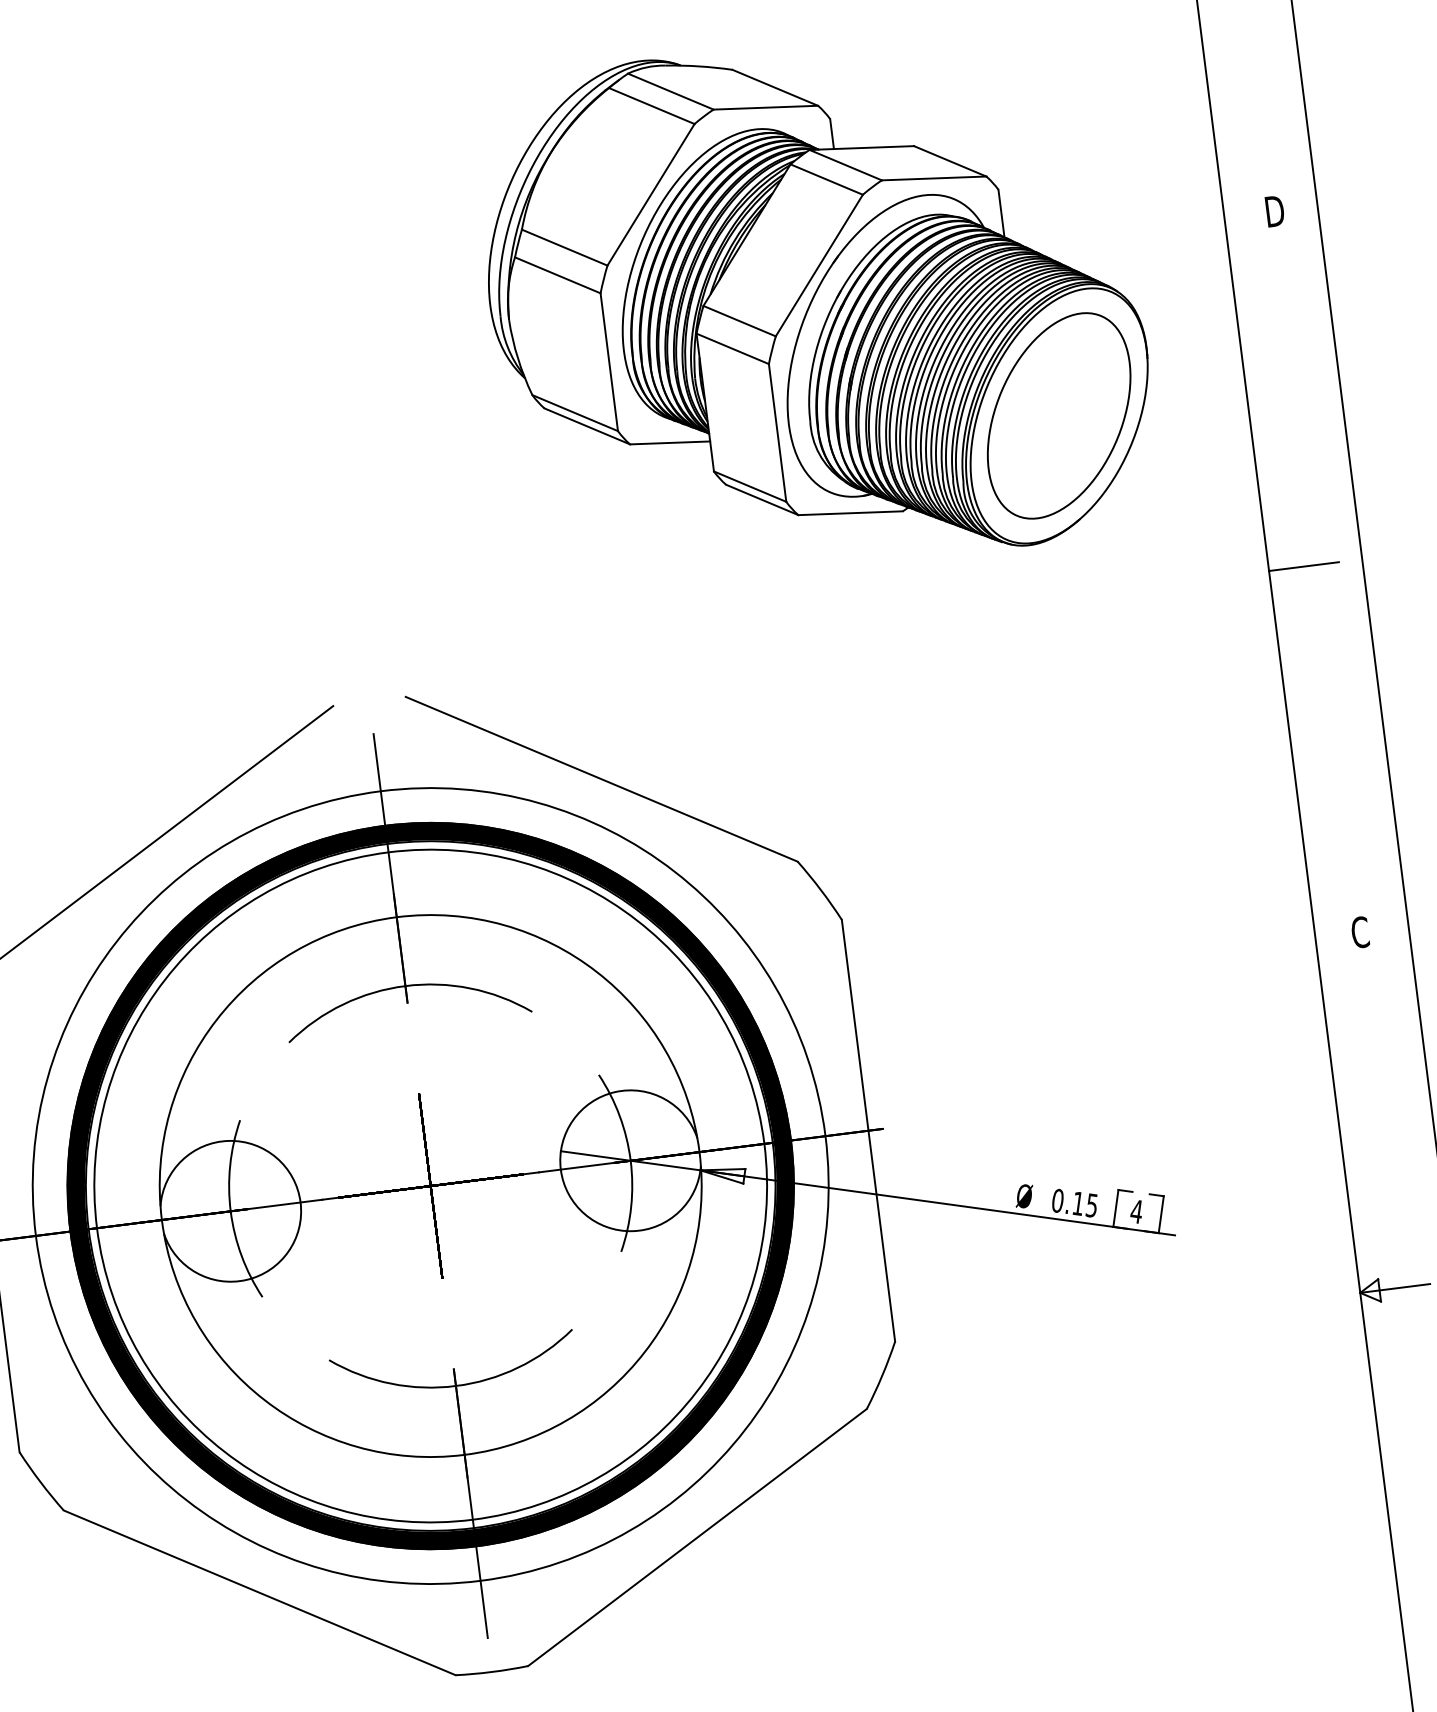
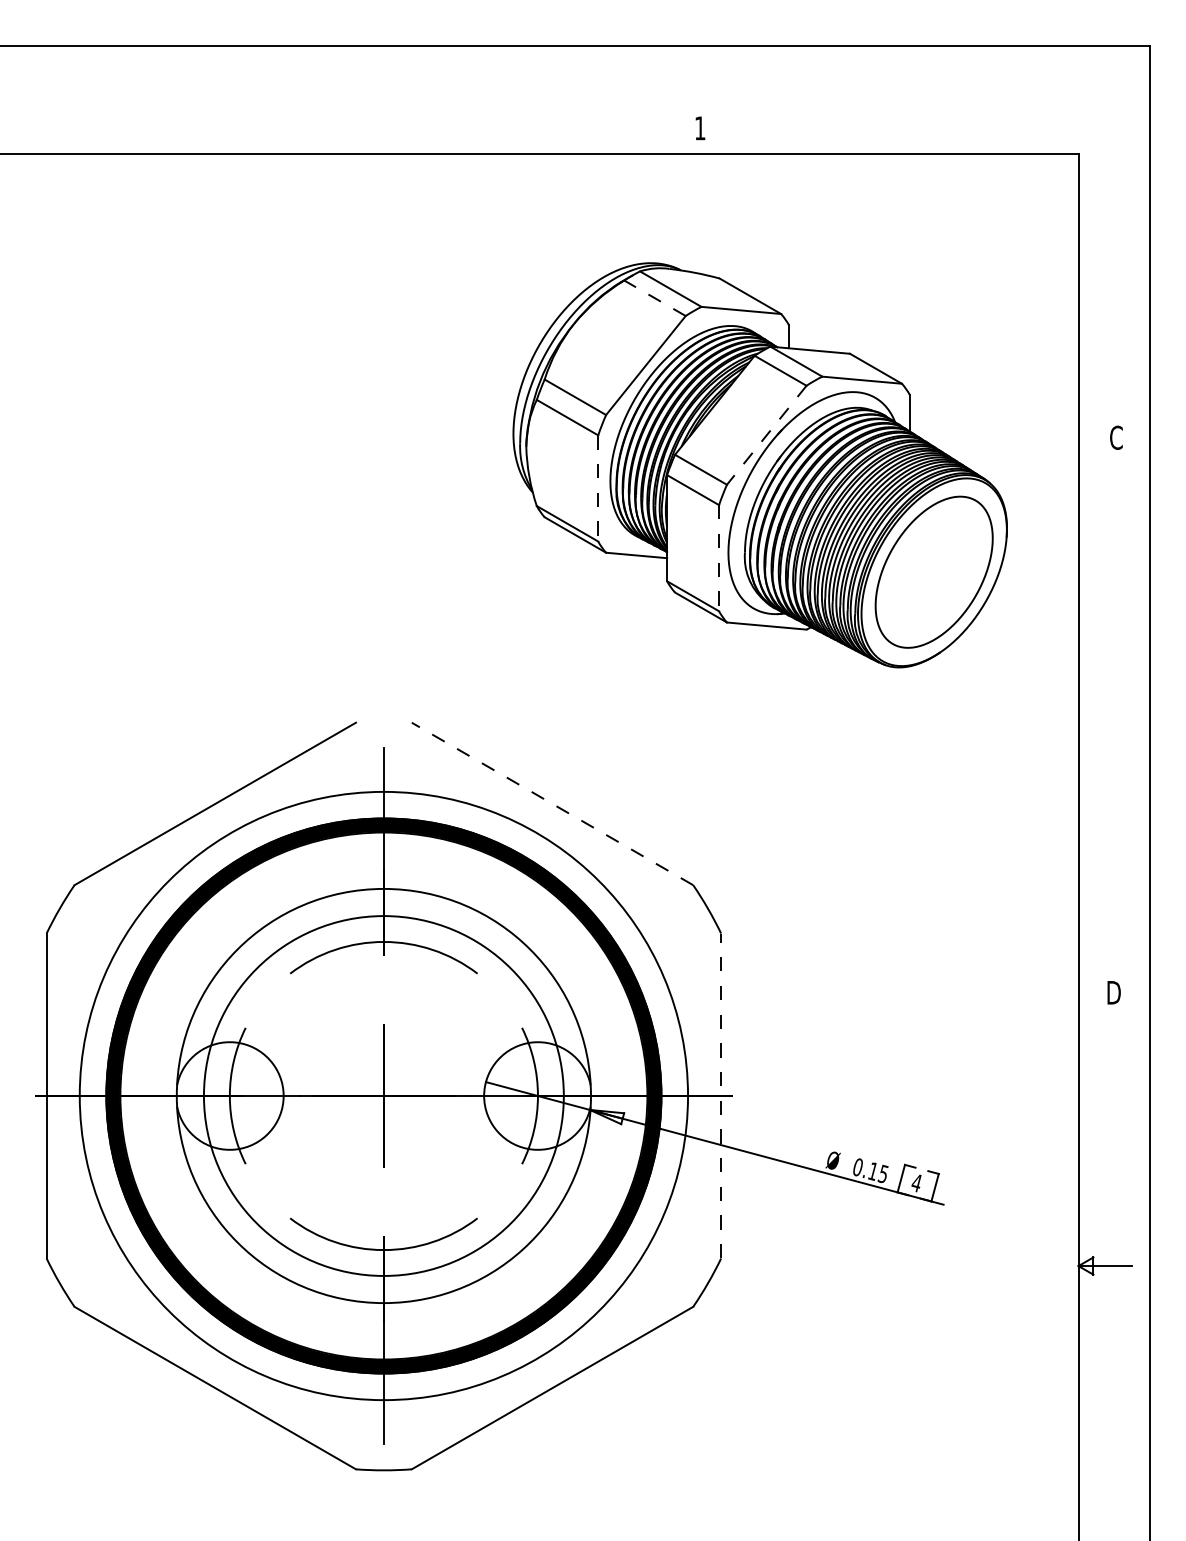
line: (651, 106) -> (654, 298), solid -> dashed
text: (1274, 210) -> (1117, 437), D -> C
line: (819, 265) -> (766, 435), solid -> dashed
line: (609, 362) -> (598, 488), solid -> dashed
line: (778, 433) -> (719, 558), solid -> dashed
line: (1304, 565) -> (1105, 709), removed
line: (601, 778) -> (552, 803), solid -> dashed
text: (1360, 932) -> (1113, 992), C -> D
line: (868, 1130) -> (721, 1095), solid -> dashed
circle: (430, 1185) -> (383, 1095), size x0.7

